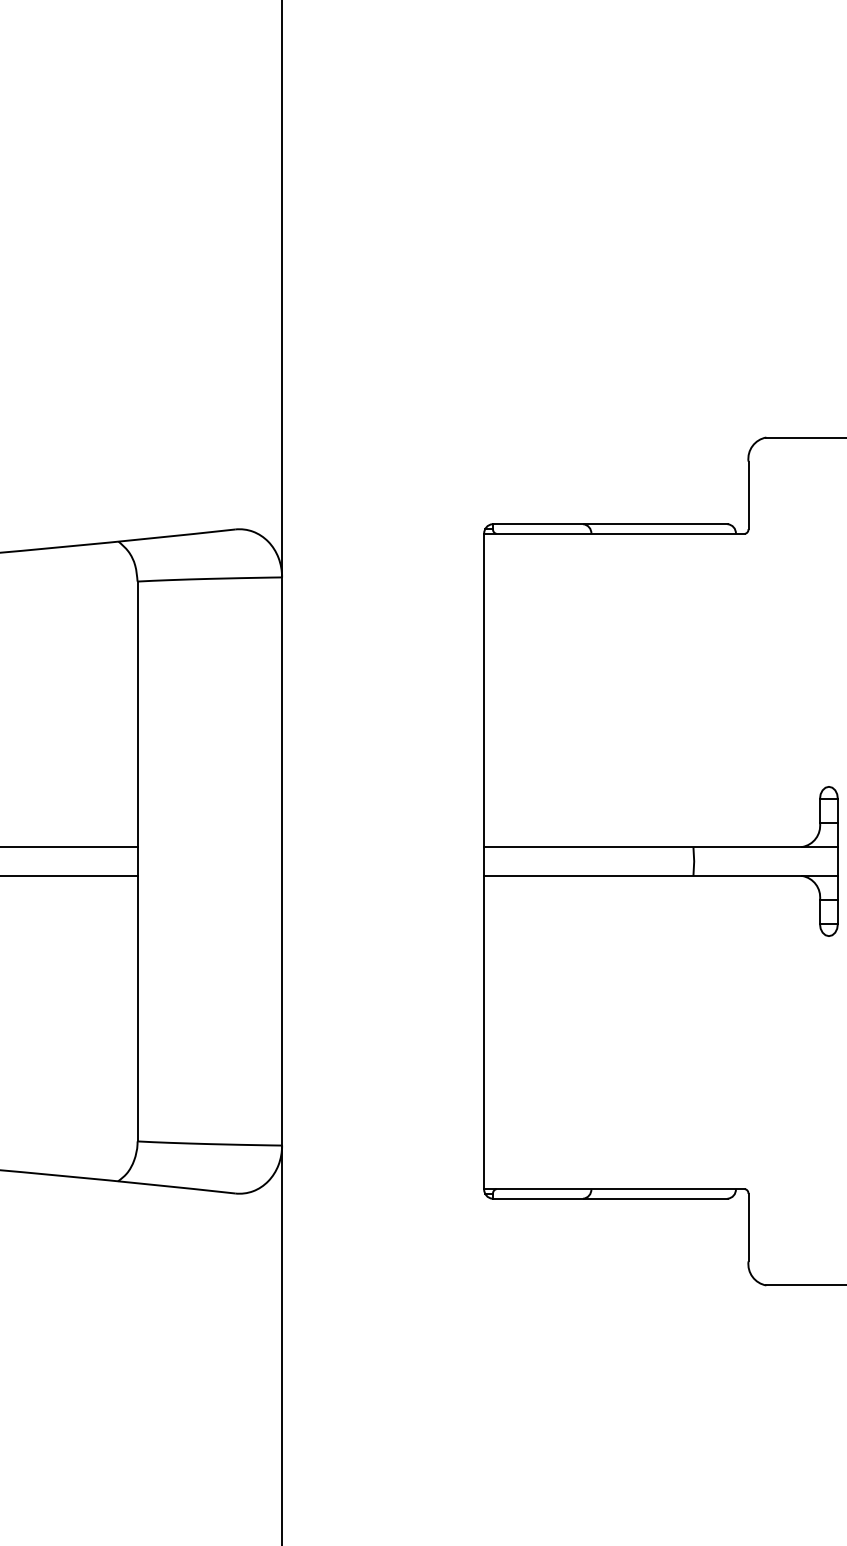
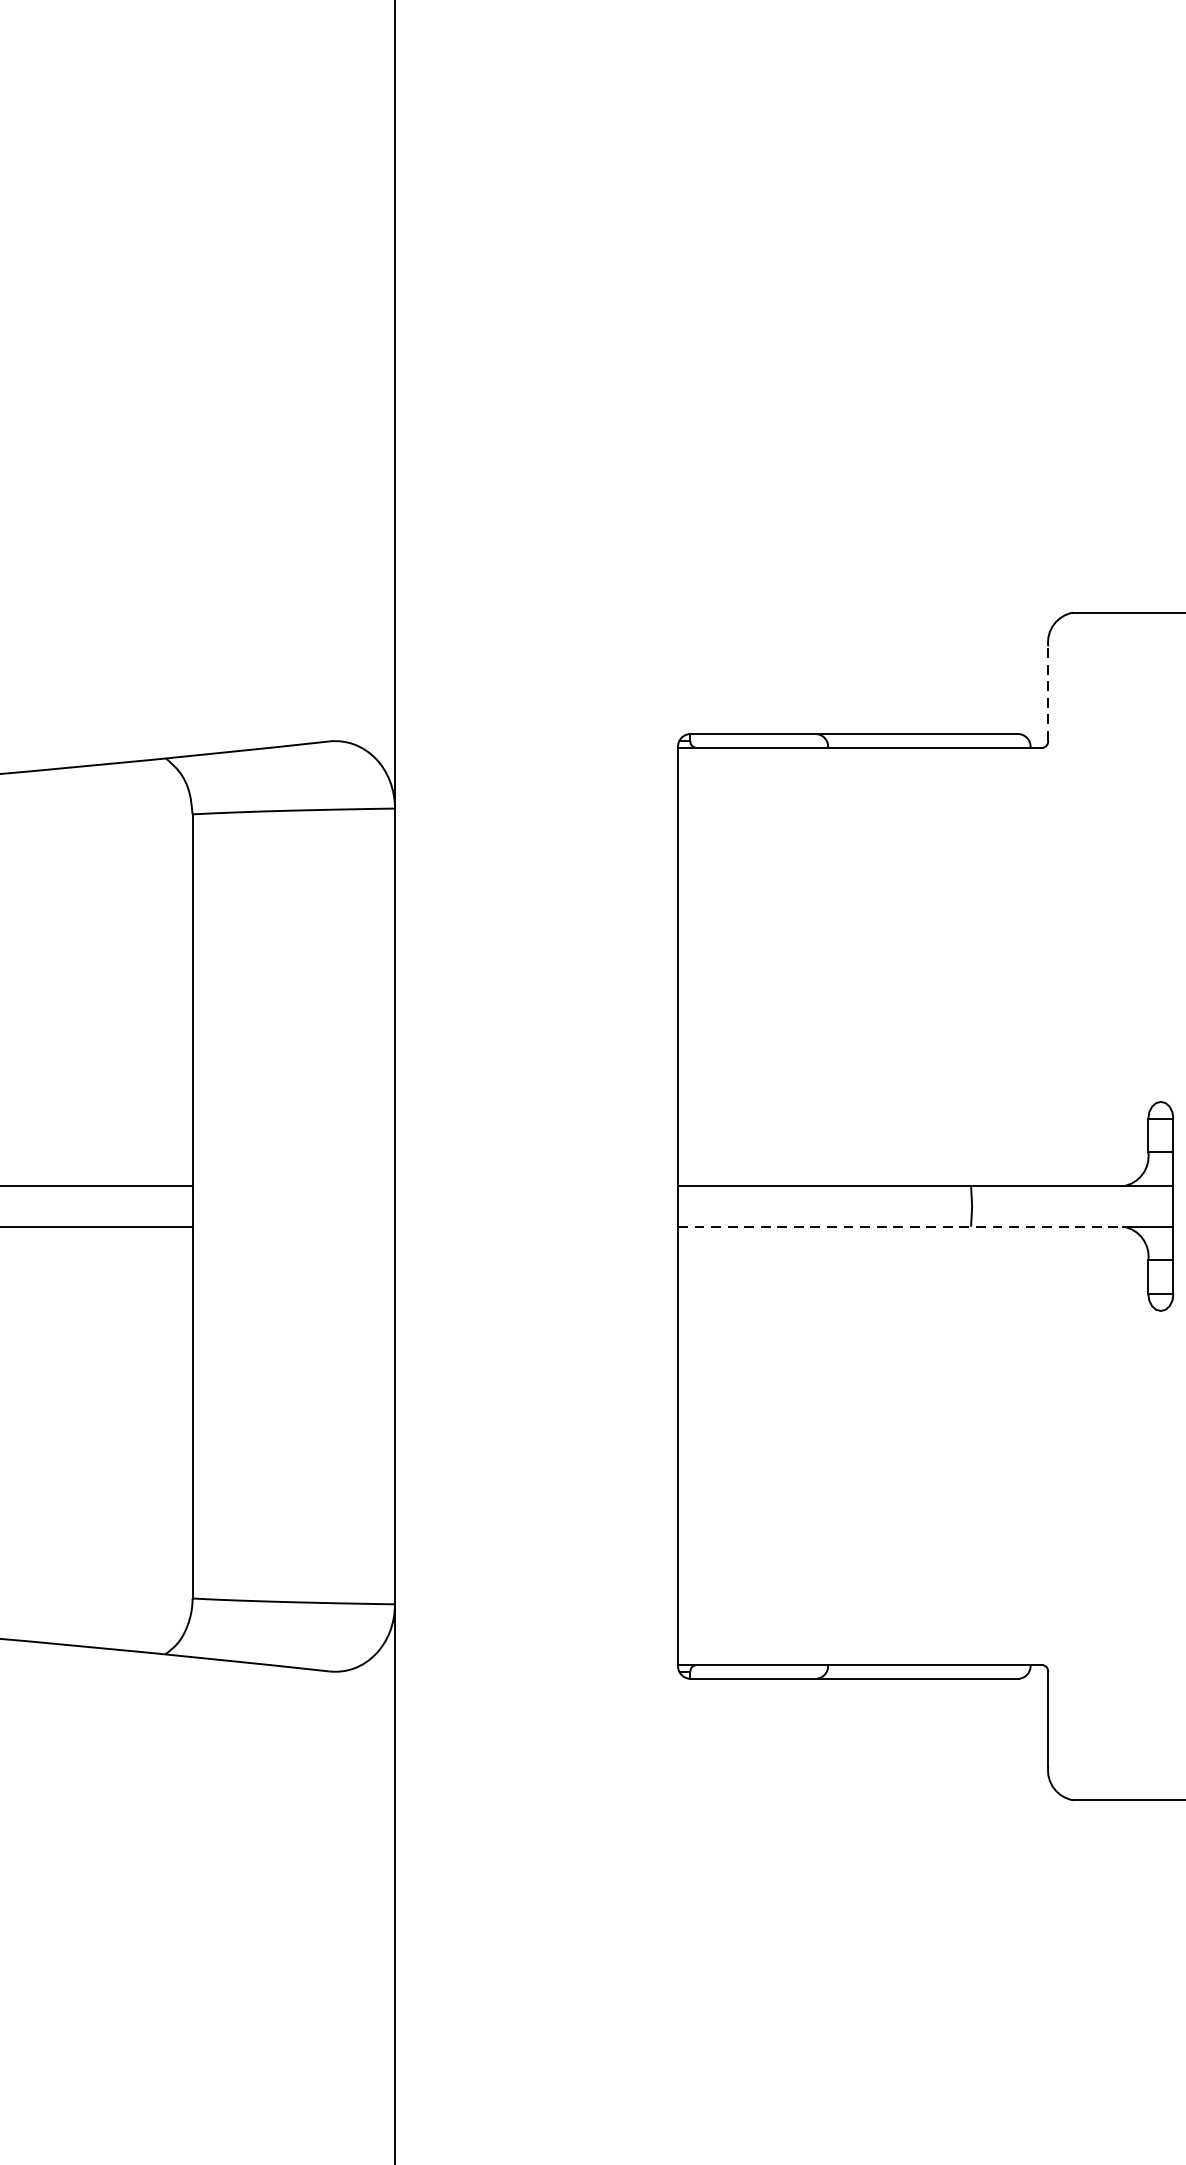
line: (748, 495) -> (1048, 693), solid -> dashed
line: (643, 875) -> (901, 1226), solid -> dashed

